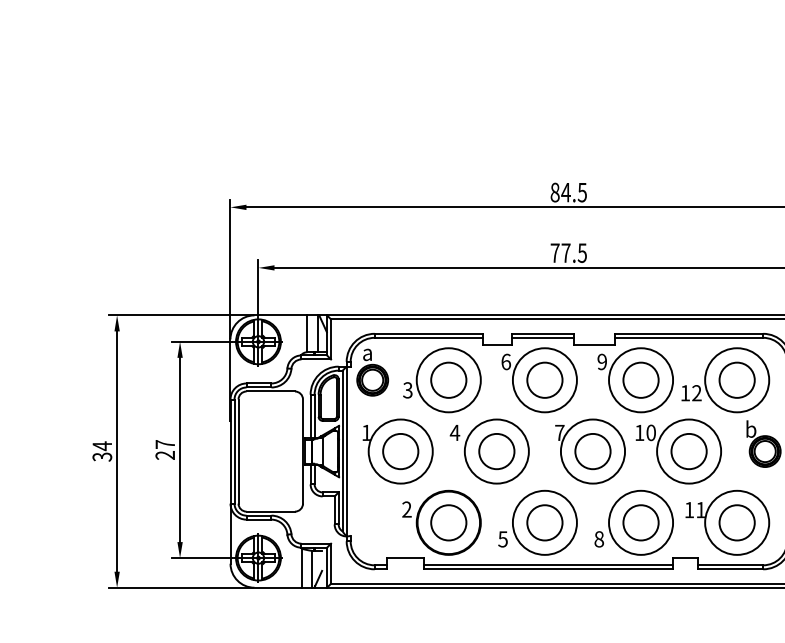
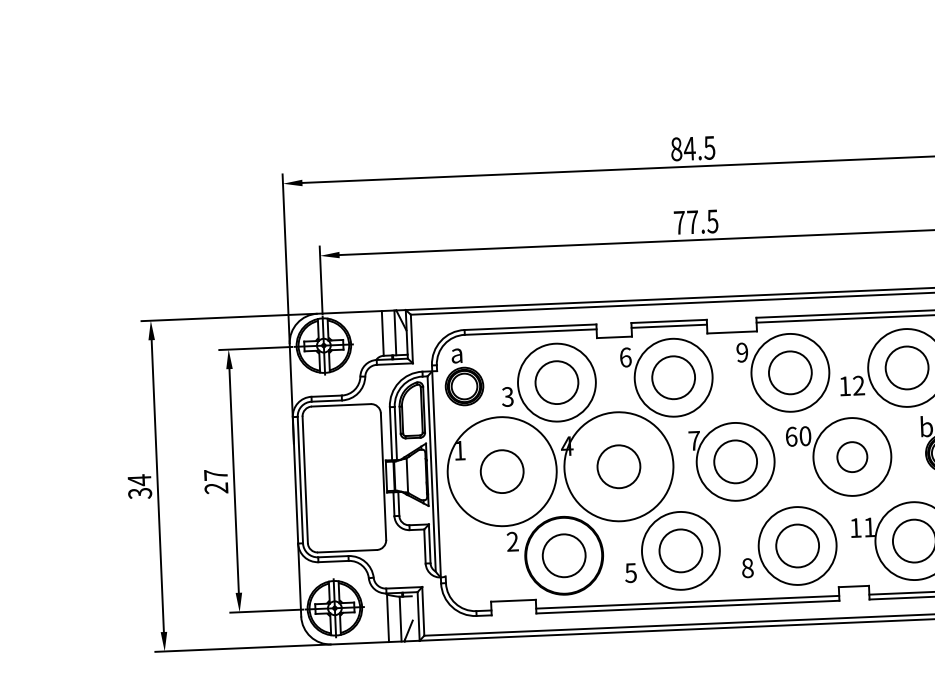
text: (639, 432) -> (791, 436), 10 -> 60
circle: (400, 451) -> (501, 471), size x1.4
circle: (496, 451) -> (618, 466), size x1.4
circle: (688, 451) -> (851, 456), size x0.7

